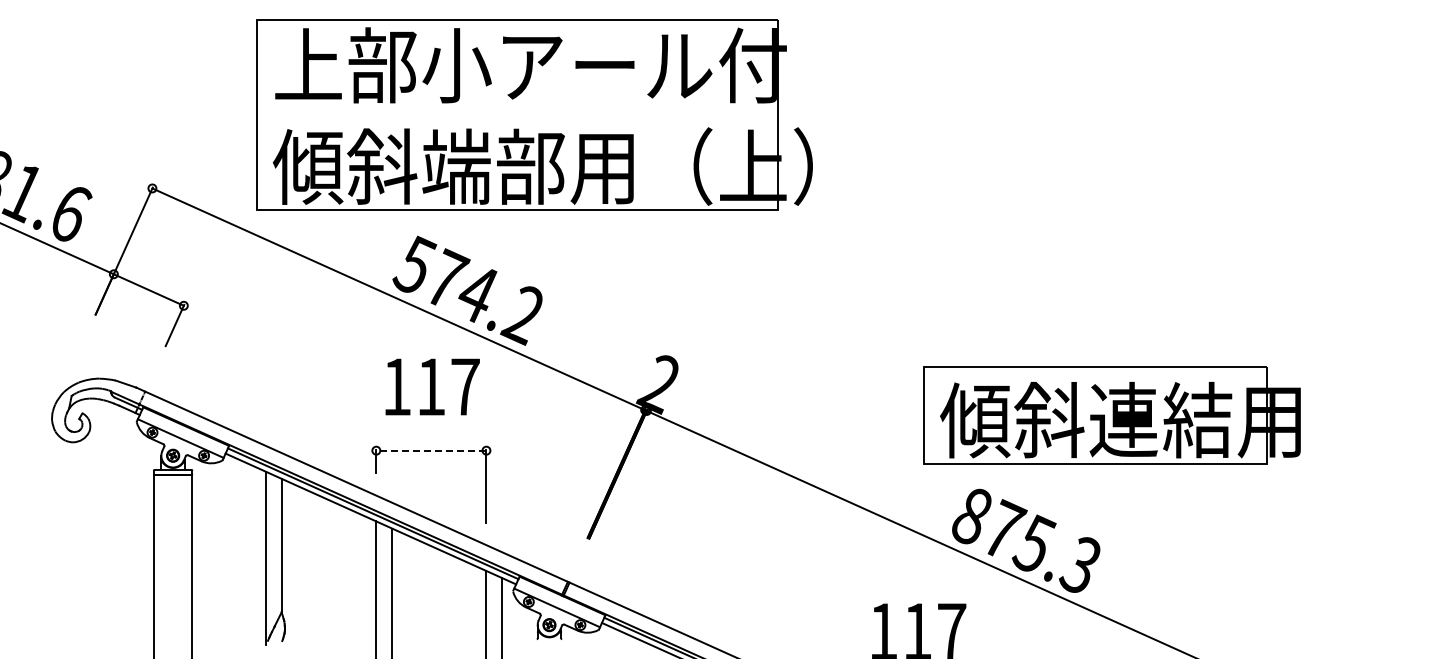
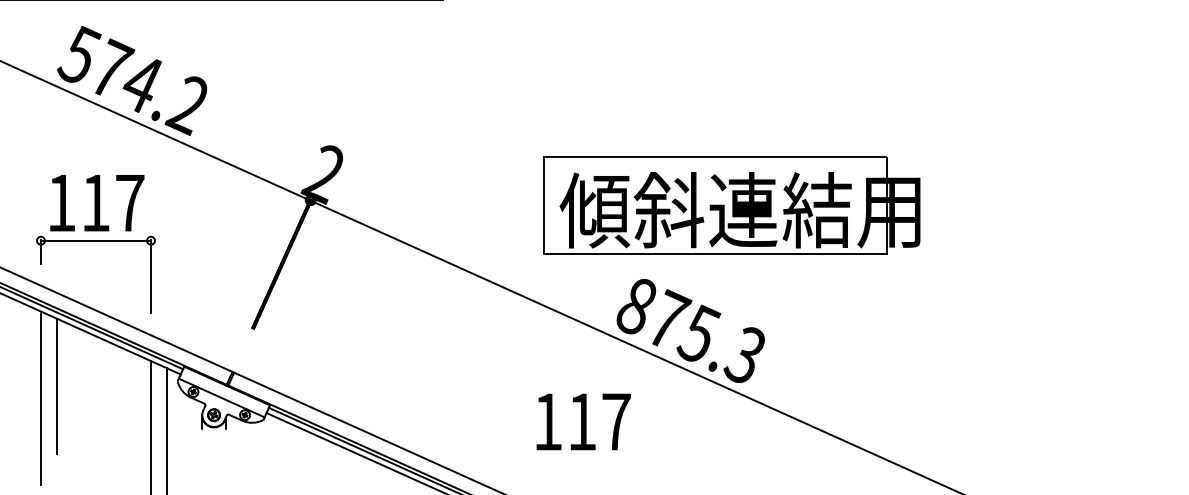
text: (432, 386) -> (97, 202), moved
part: (1111, 415) -> (731, 205), moved
line: (430, 450) -> (95, 240), dashed -> solid

